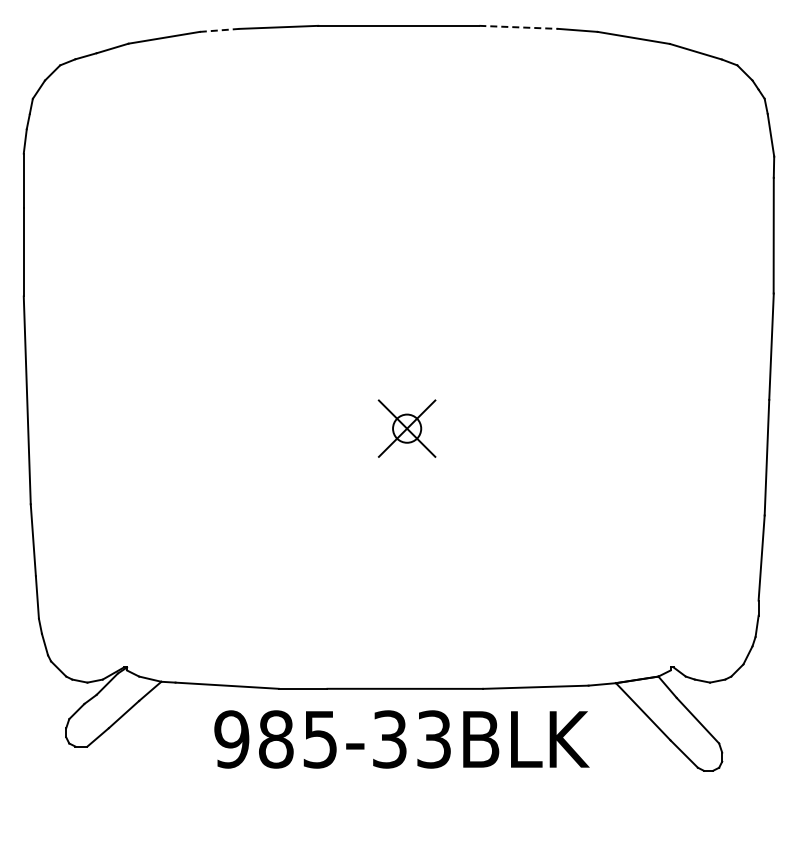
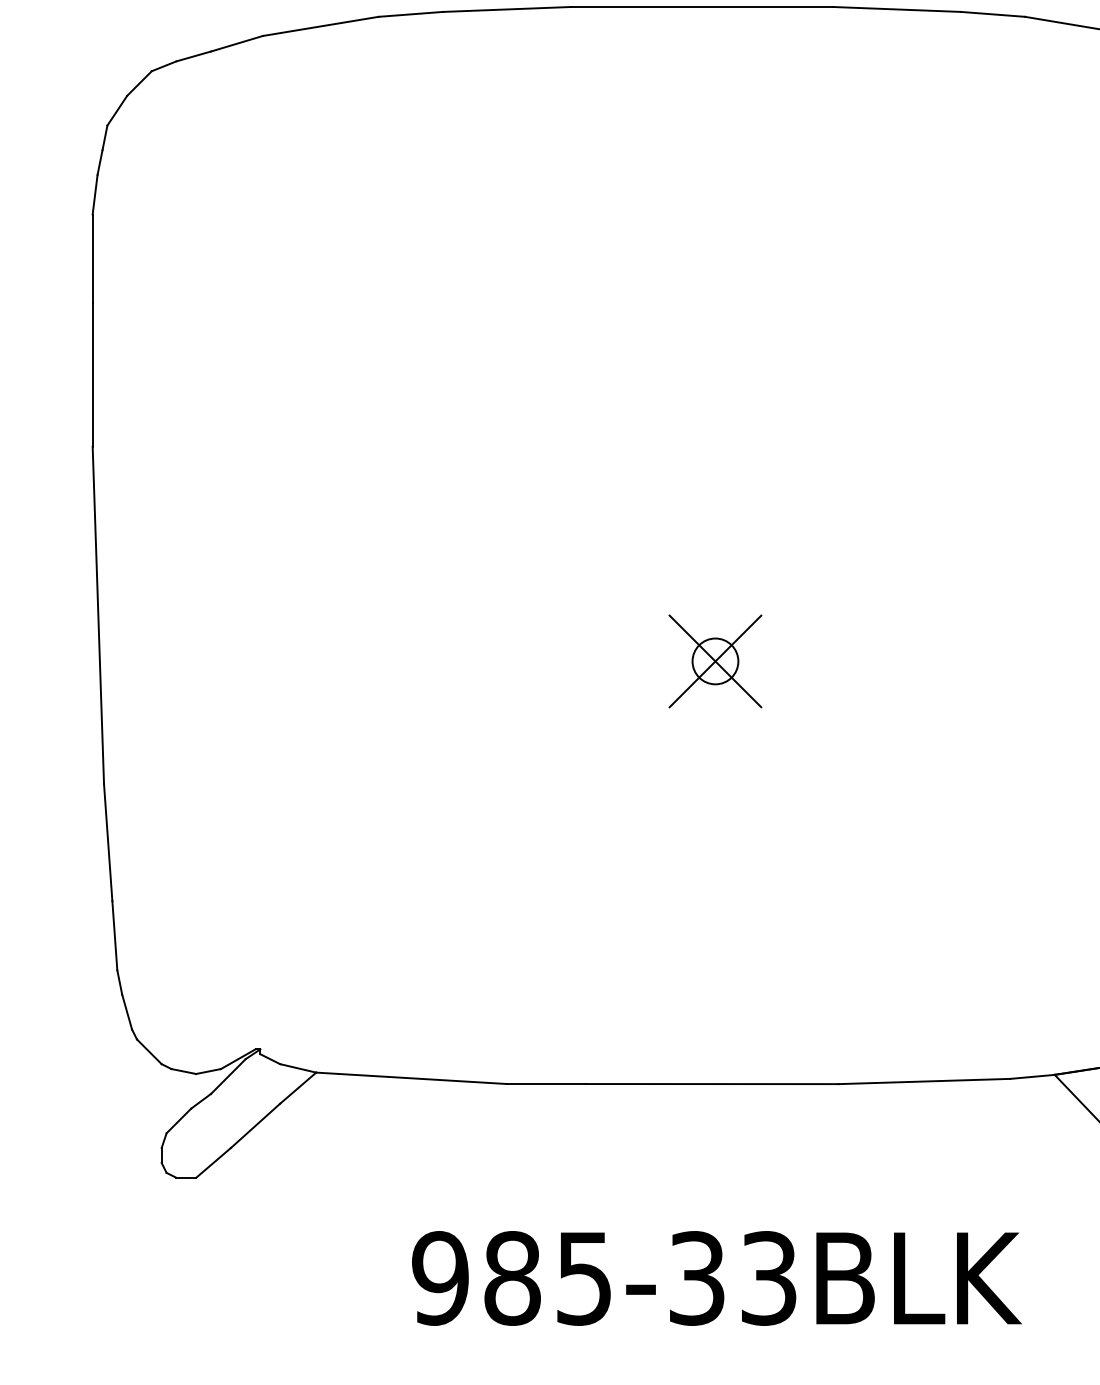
line: (518, 27) -> (896, 9), dashed -> solid
line: (219, 30) -> (410, 14), dashed -> solid
text: (401, 739) -> (716, 1278), moved

